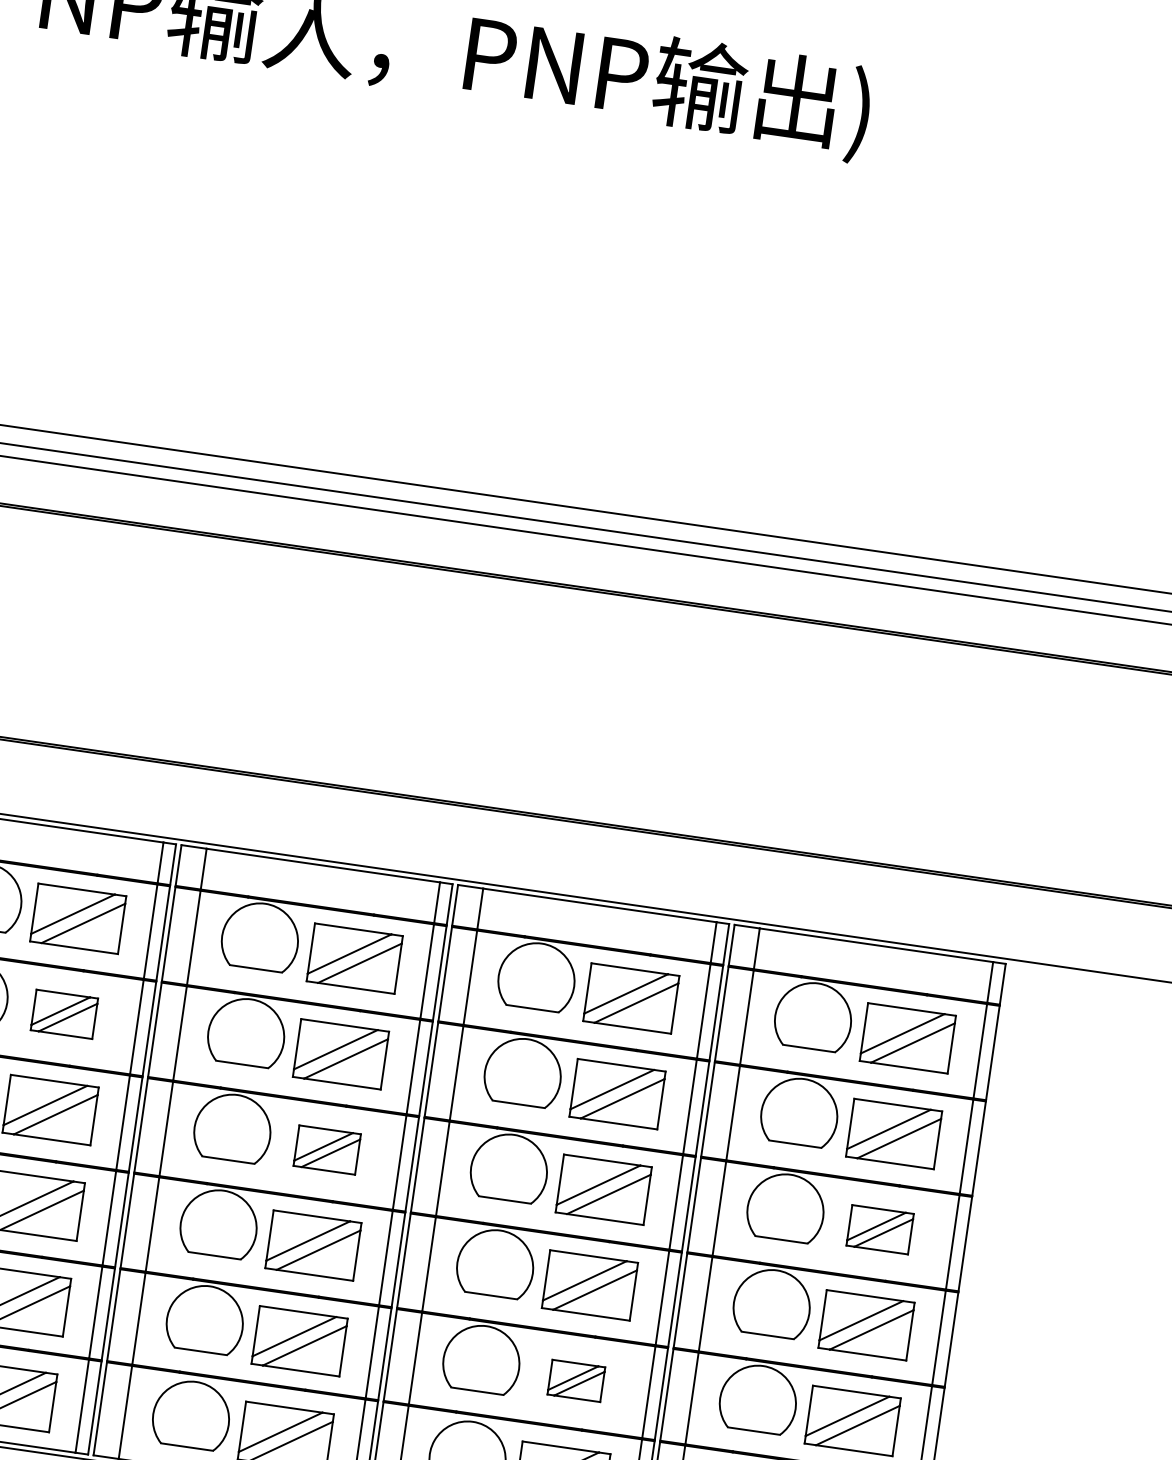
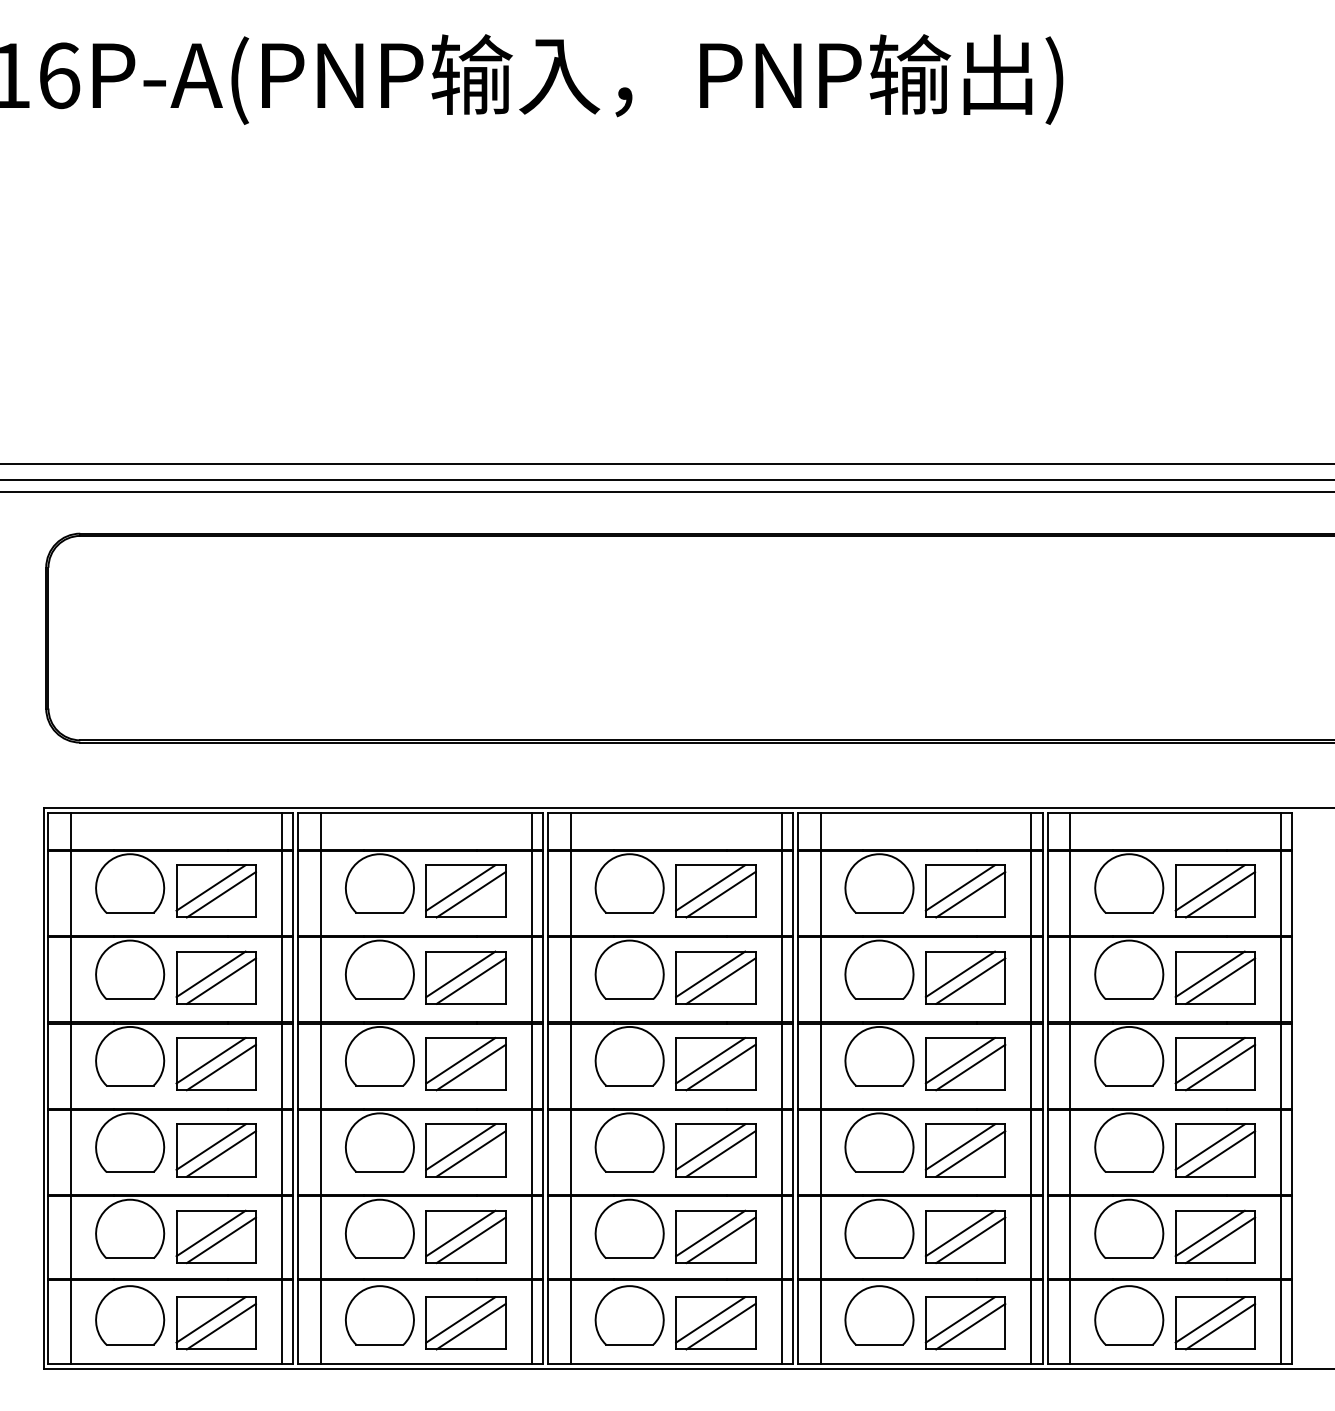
part: (63, 1014) -> (465, 977), size x1.43
part: (326, 1150) -> (715, 1064), size x1.43
part: (879, 1229) -> (1214, 1064), size x1.43
part: (576, 1380) -> (965, 1236), size x1.67

